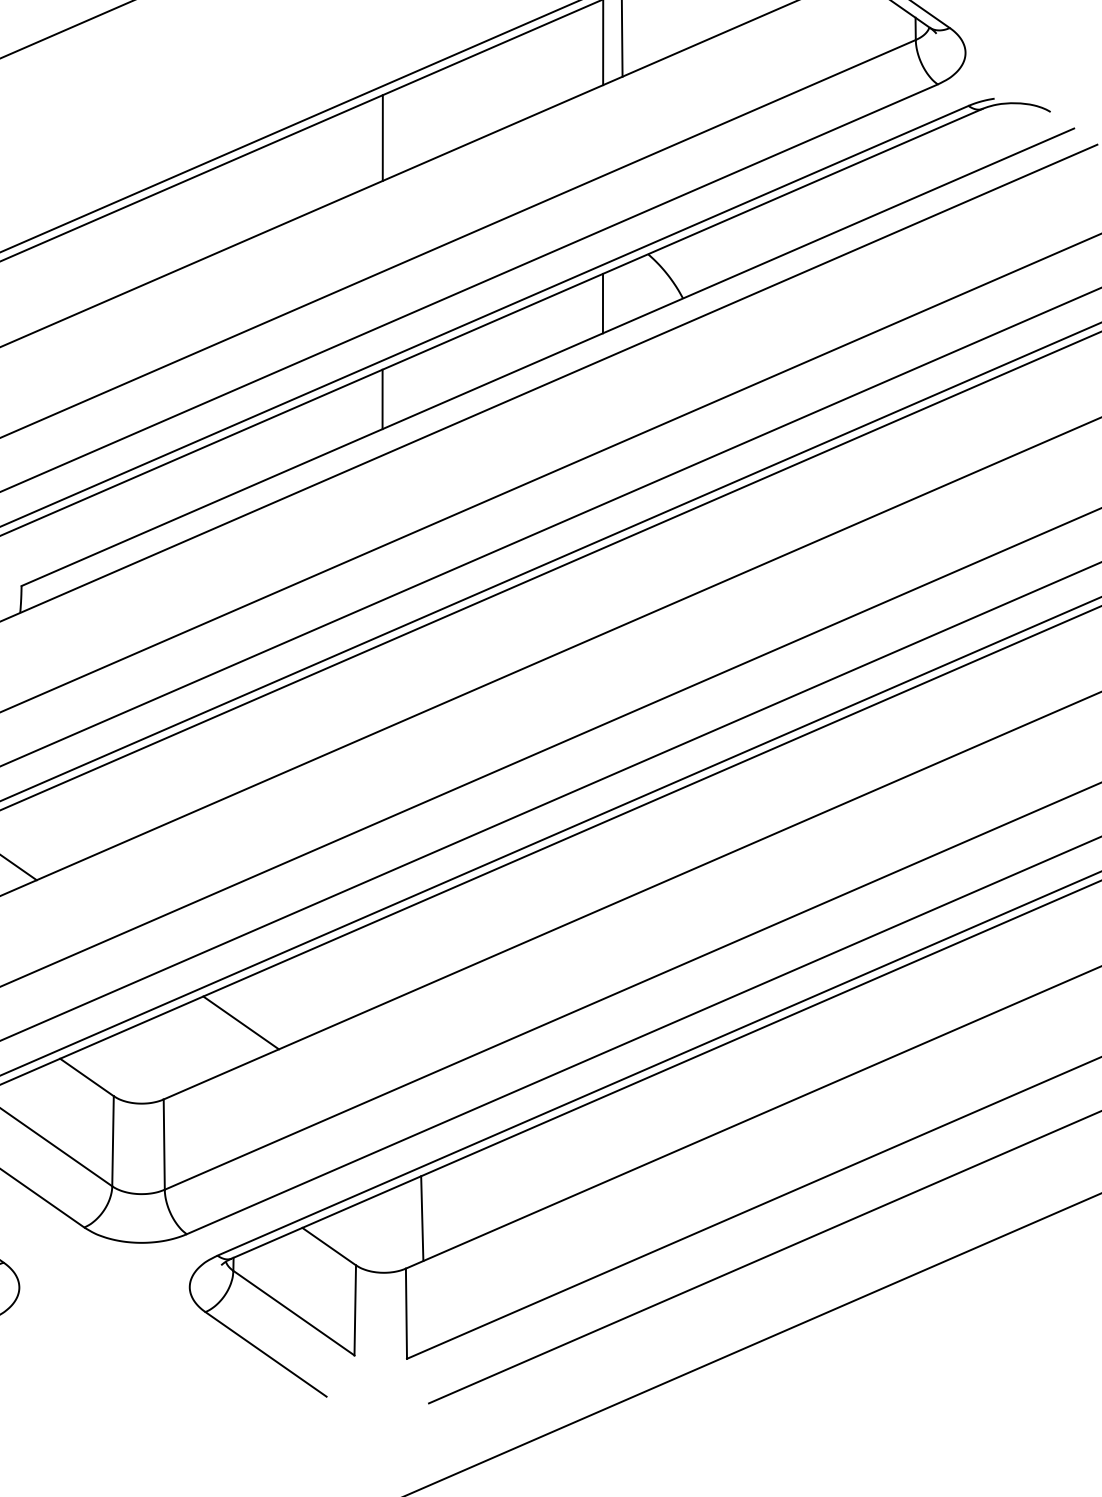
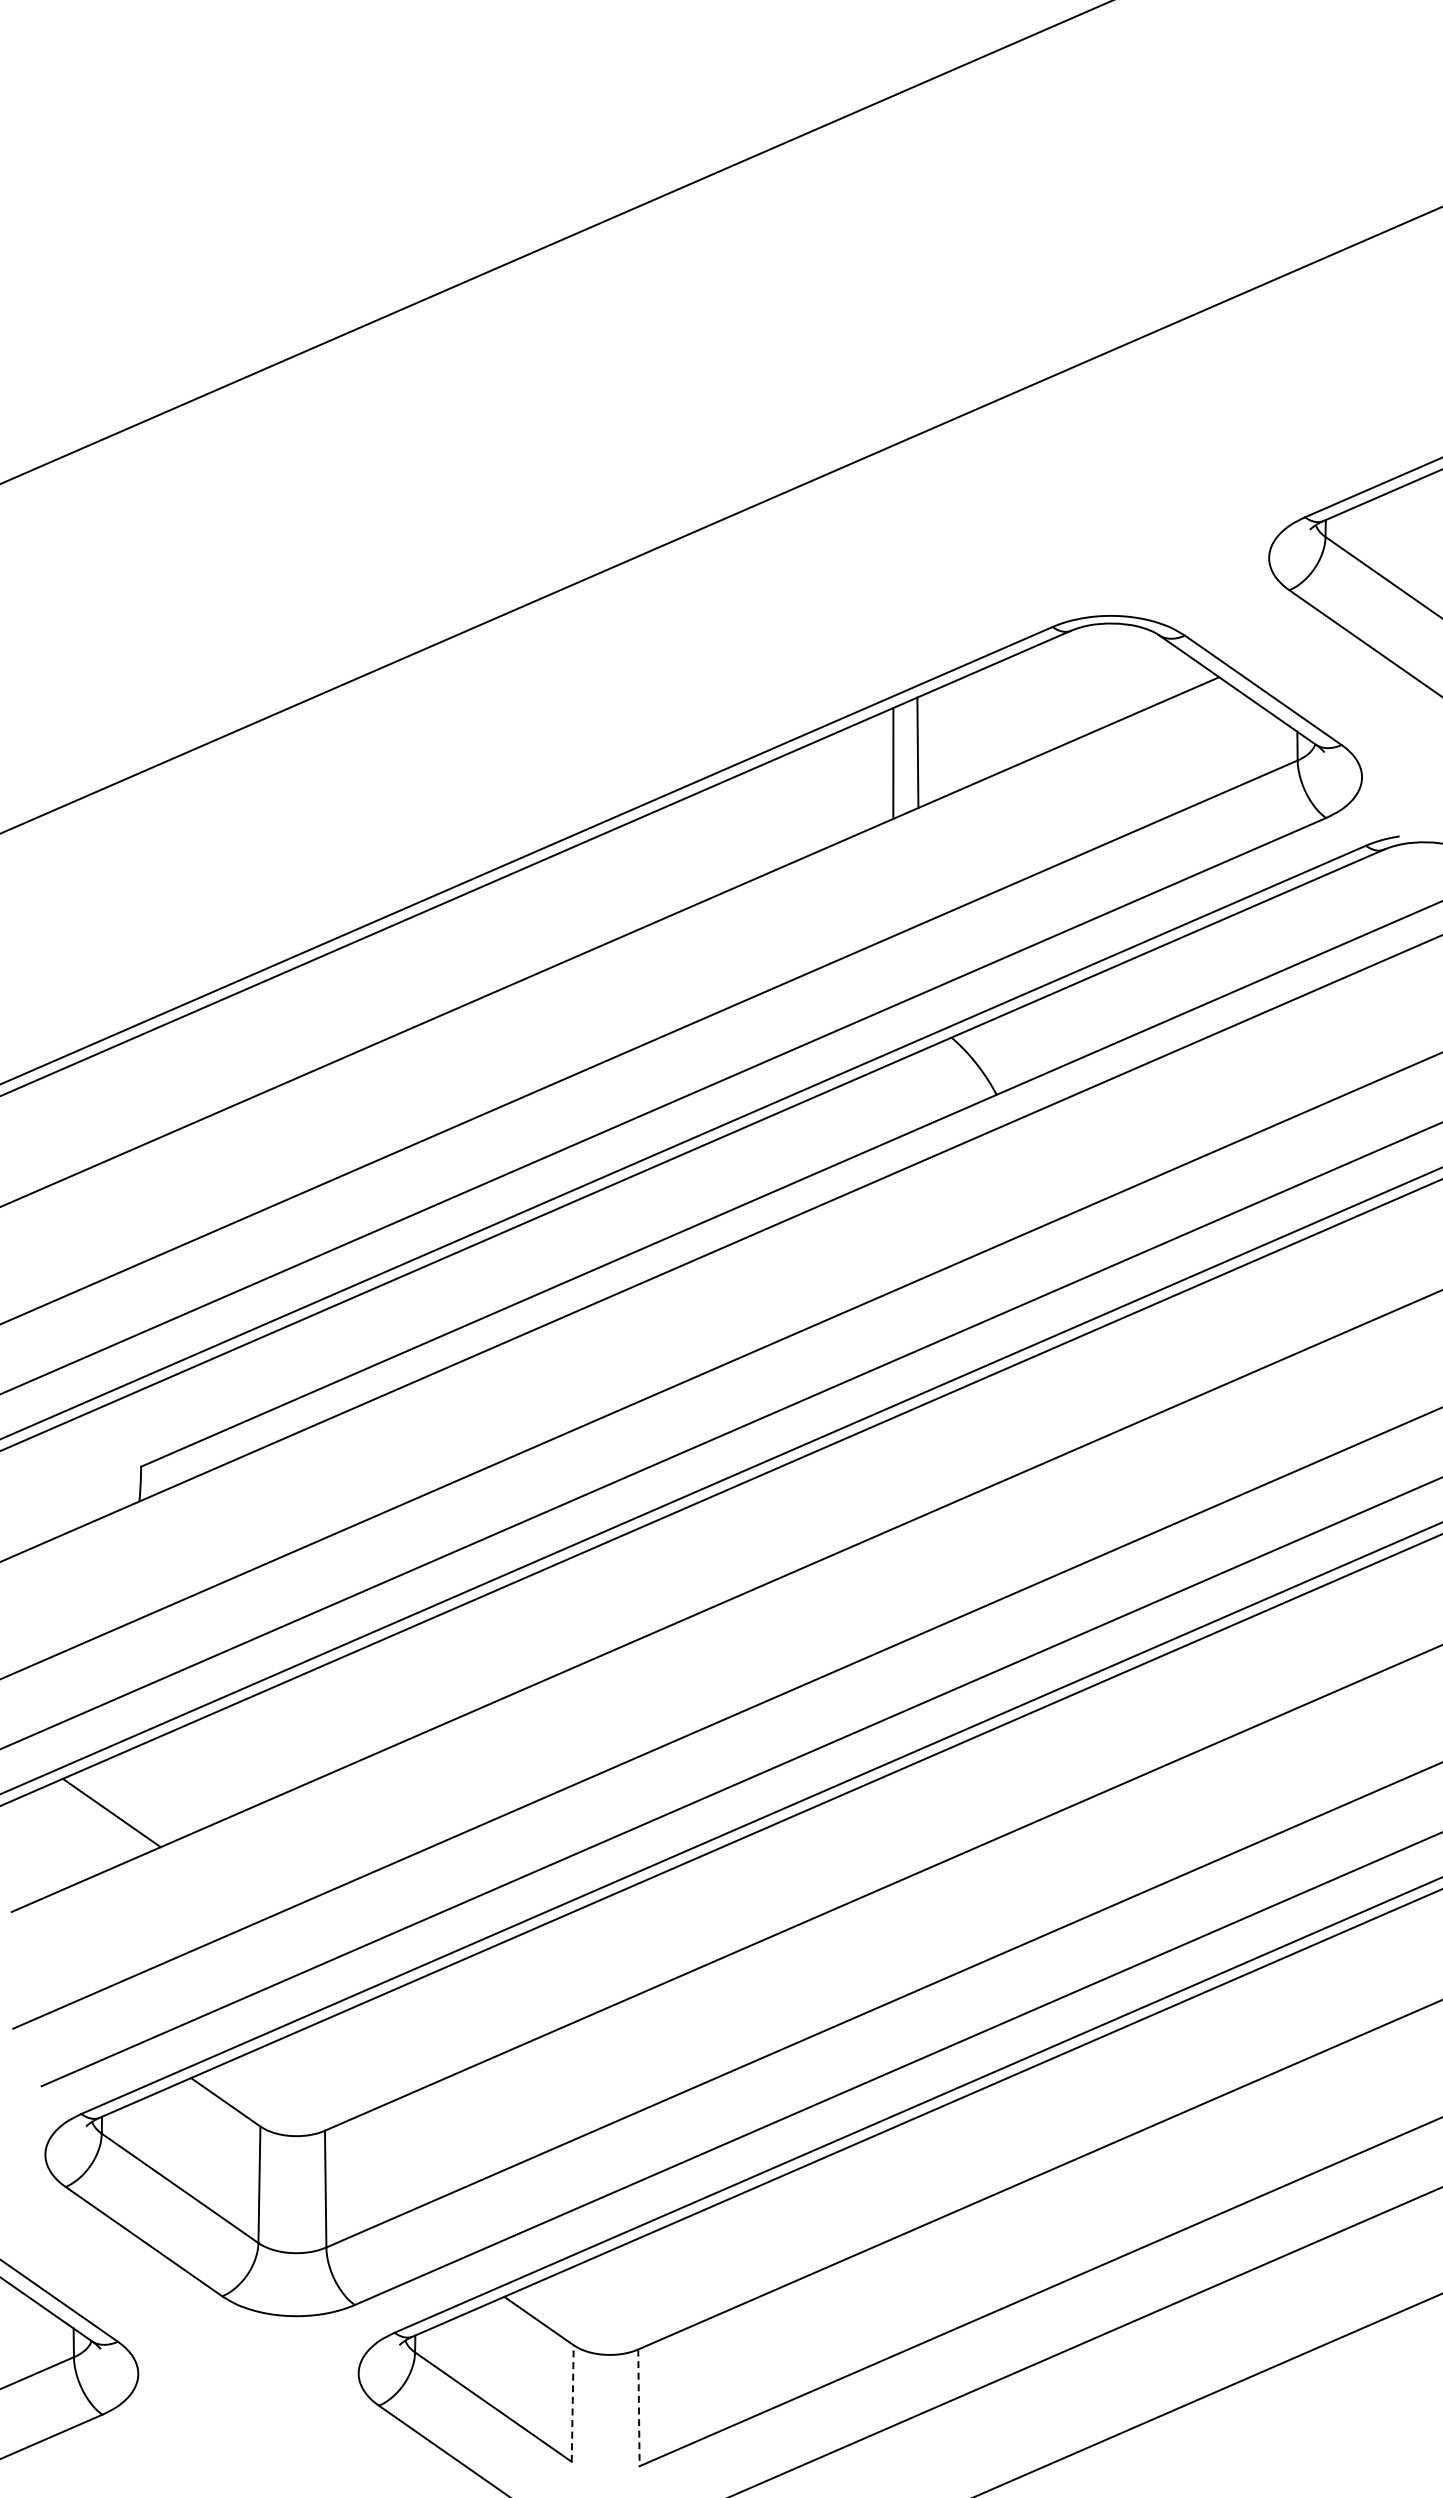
line: (382, 137) -> (608, 886), removed
line: (603, 303) -> (893, 1101), removed
line: (382, 398) -> (608, 1224), removed
line: (241, 1022) -> (425, 2031), removed
line: (421, 1218) -> (658, 2284), removed
line: (355, 1310) -> (572, 2403), solid -> dashed
line: (406, 1314) -> (638, 2408), solid -> dashed

